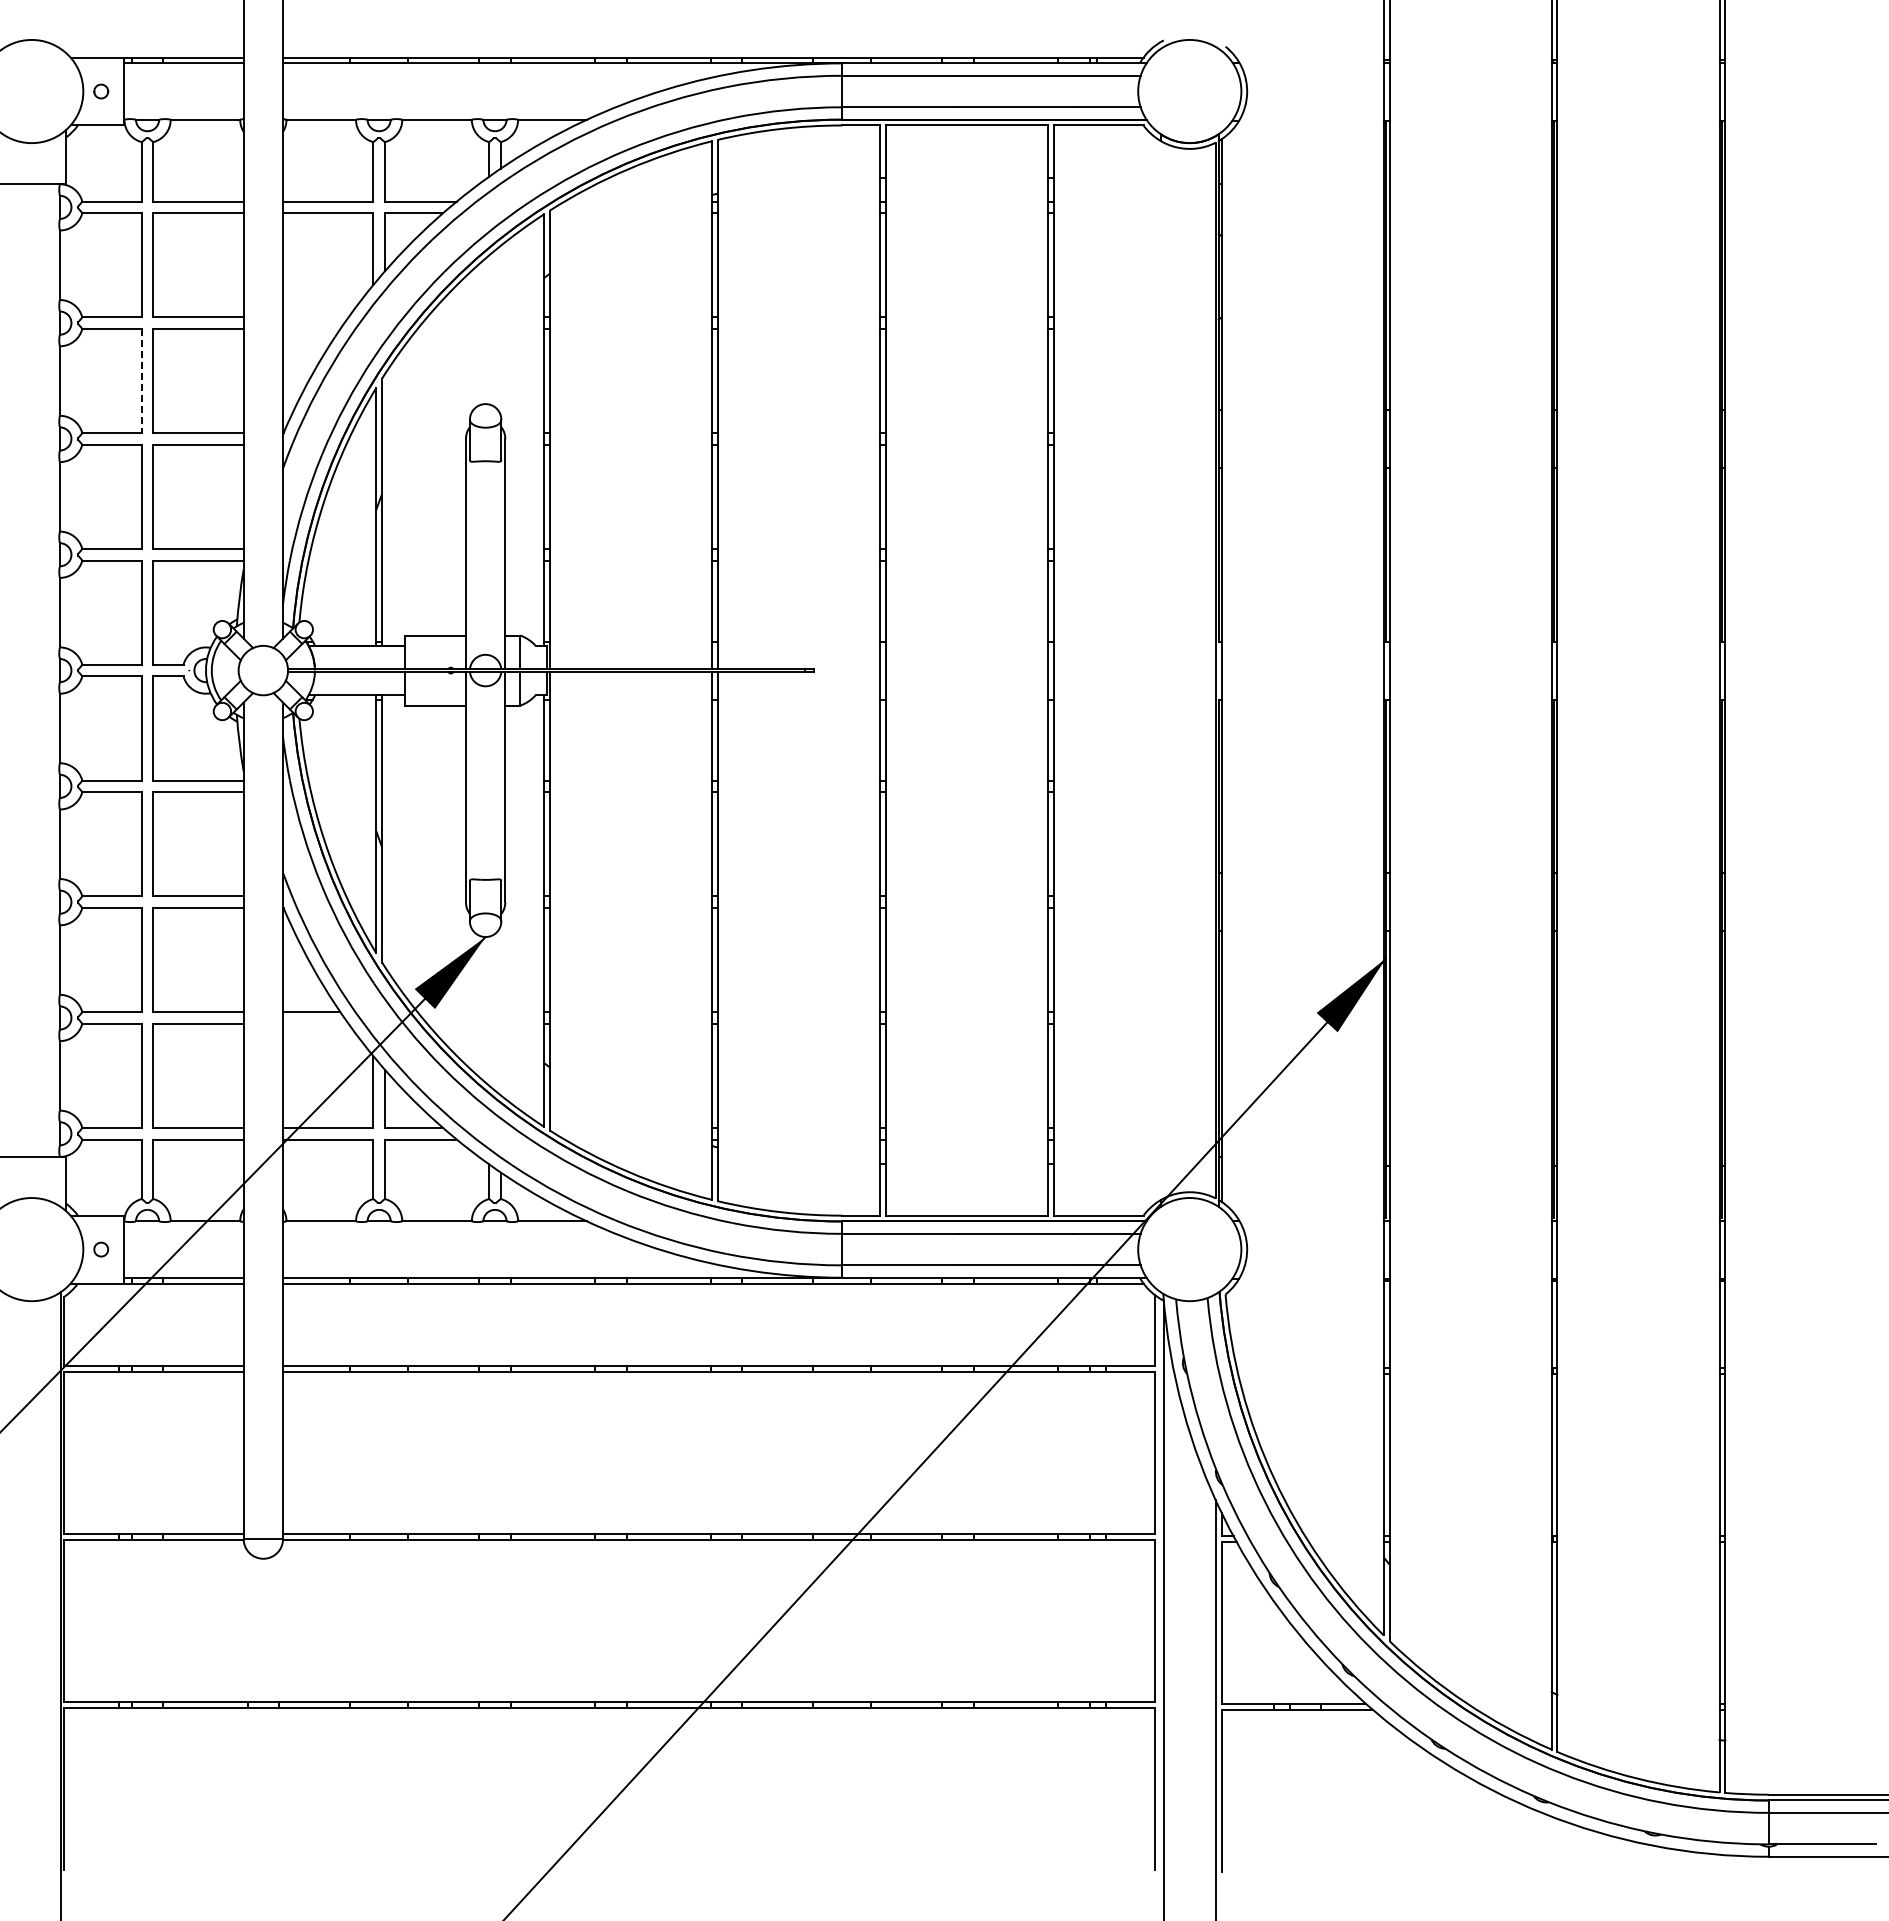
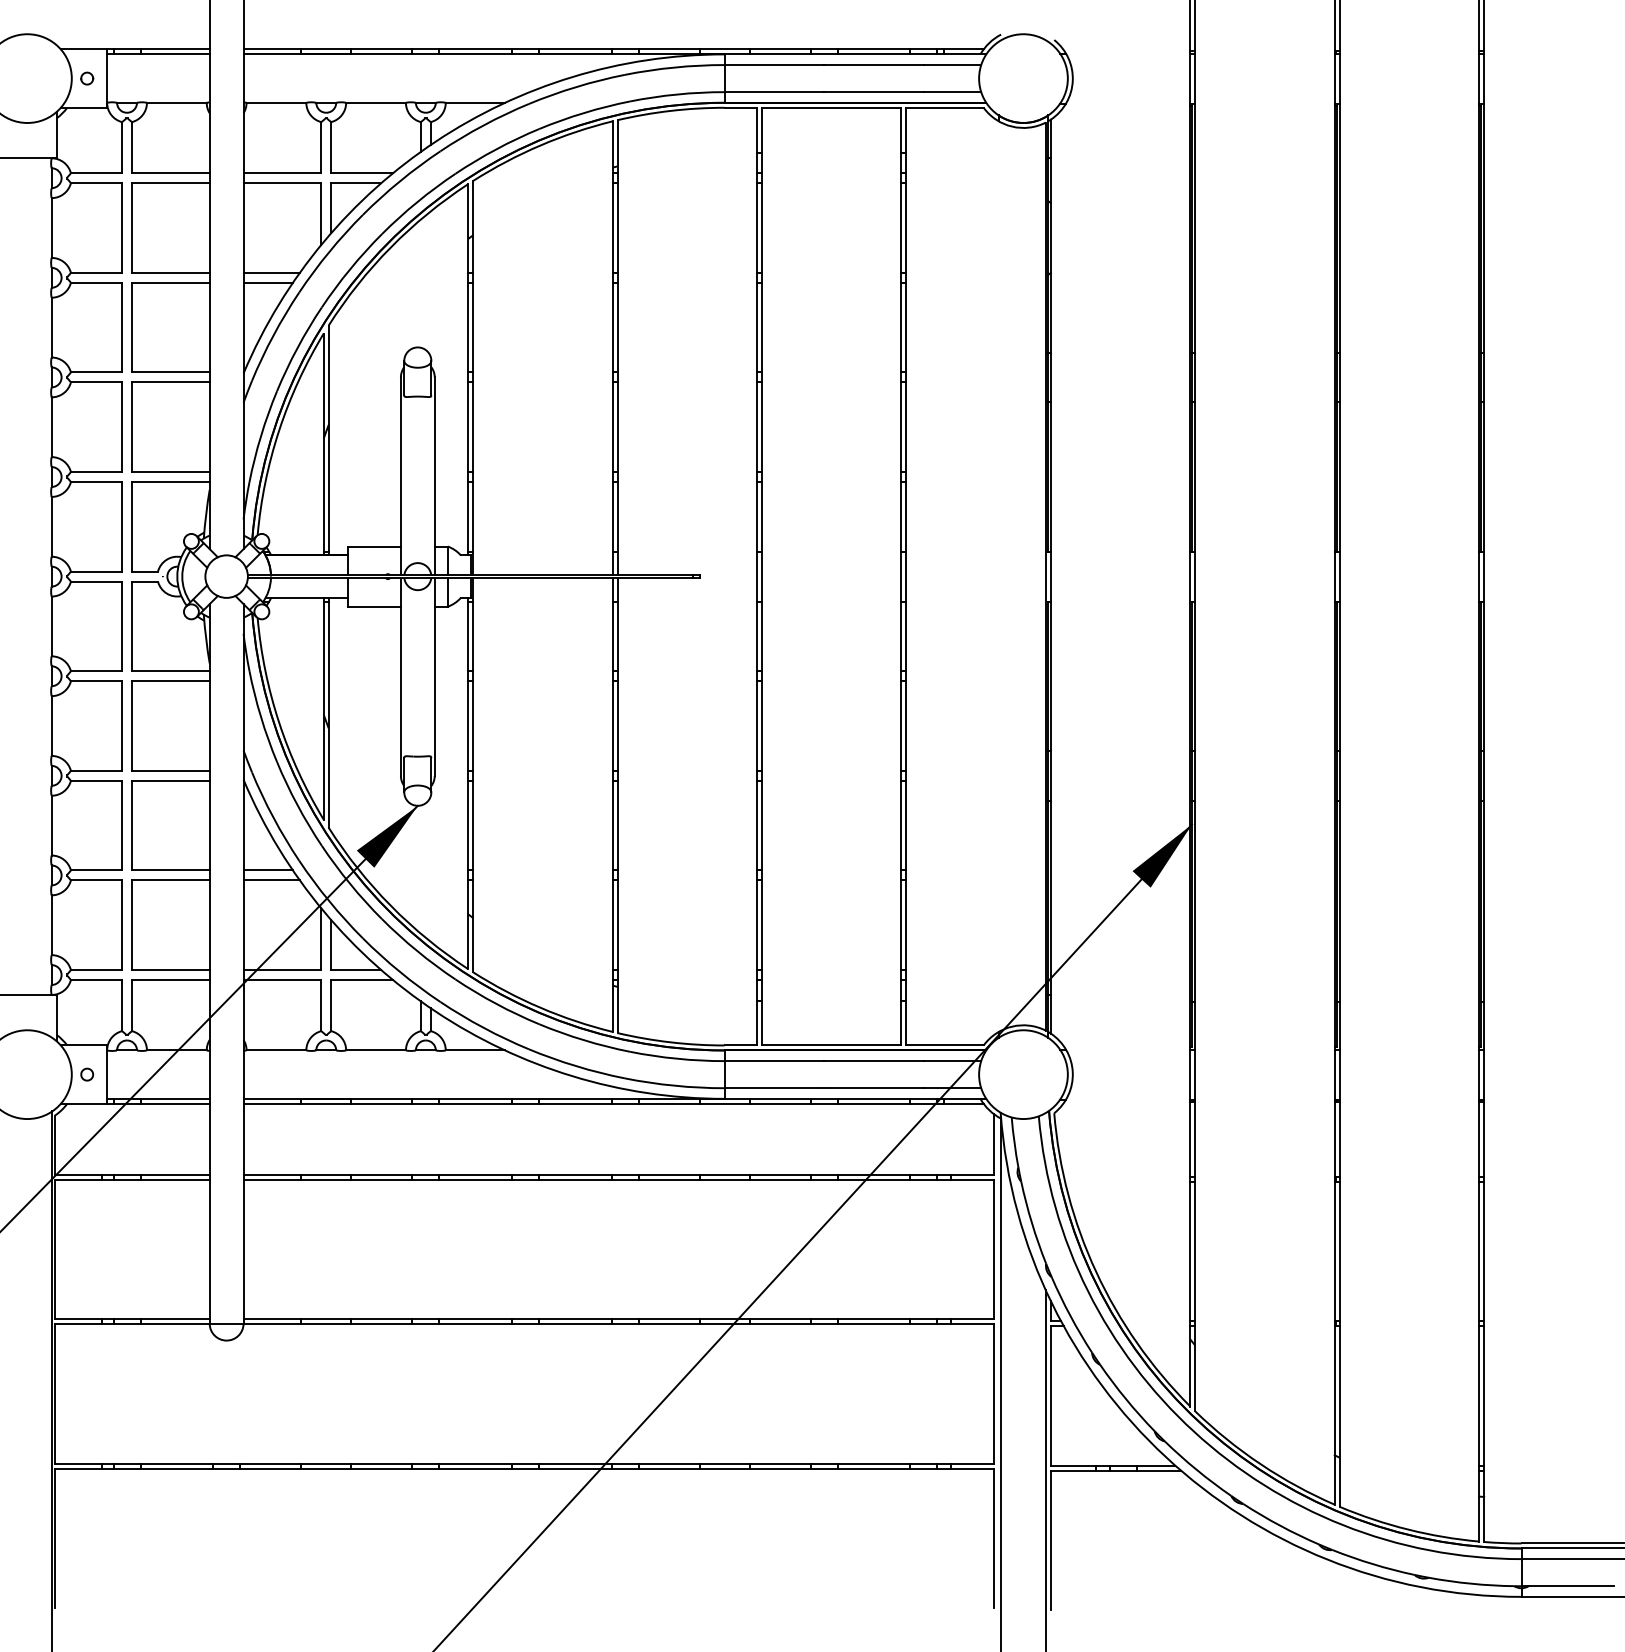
line: (315, 317) -> (271, 272), added
line: (311, 328) -> (268, 282), added
line: (141, 381) -> (121, 328), dashed -> solid
line: (315, 1023) -> (271, 880), added

